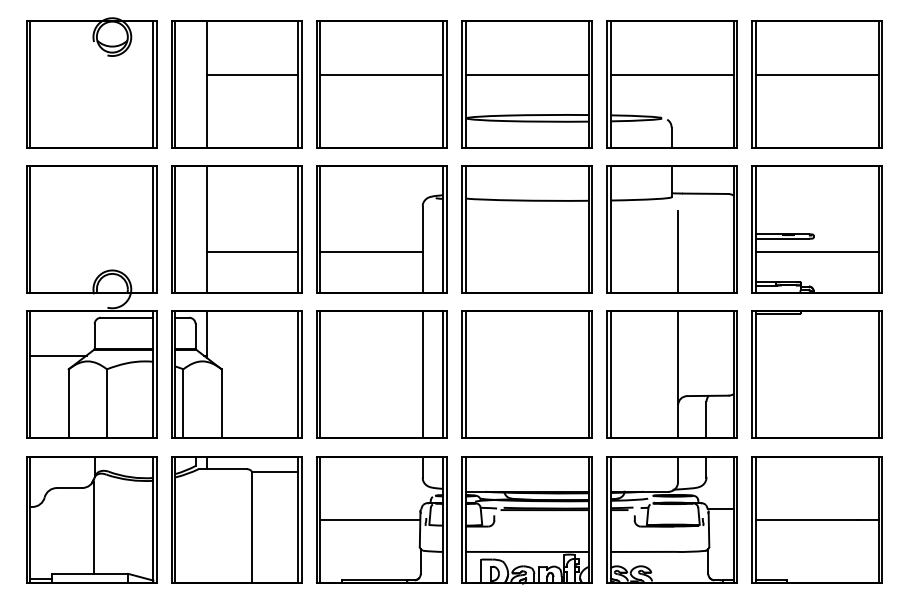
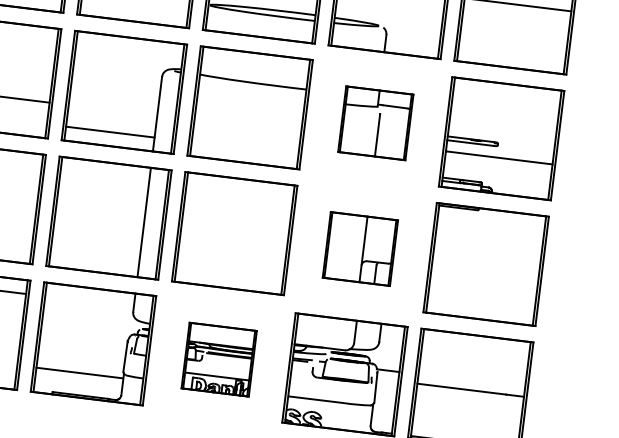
part: (671, 229) -> (375, 123), size x0.6
line: (371, 251) -> (110, 132), moved
part: (671, 374) -> (359, 248), size x0.6
line: (370, 519) -> (79, 372), moved
part: (526, 520) -> (218, 360), size x0.6

